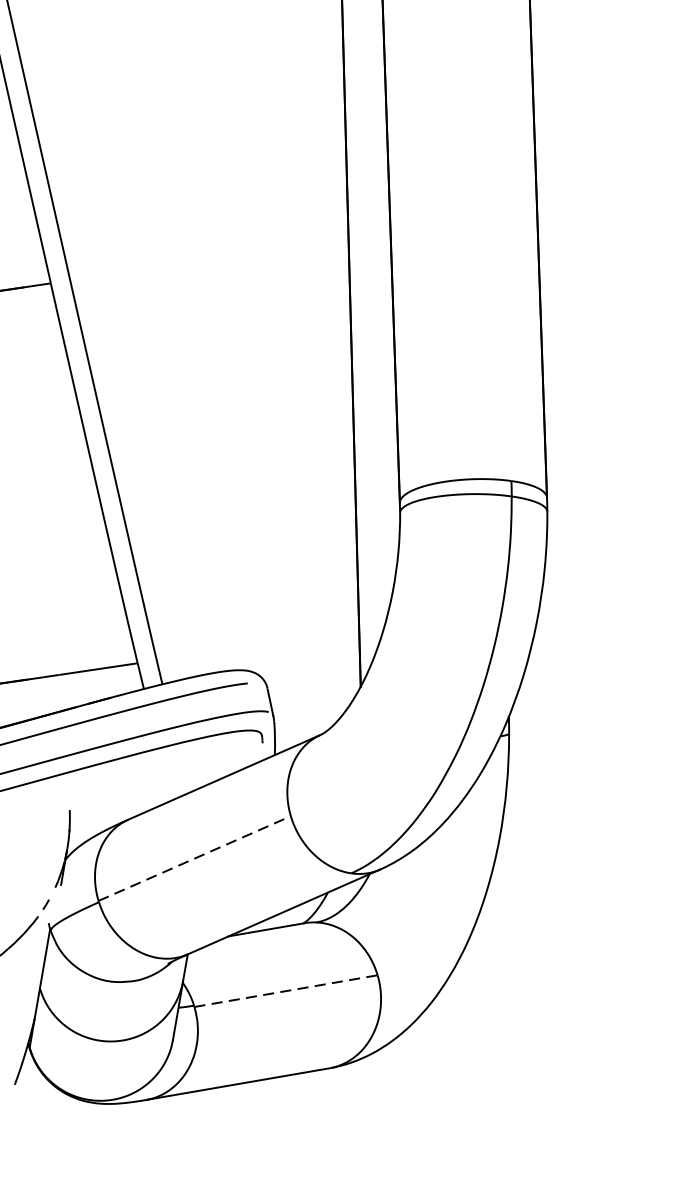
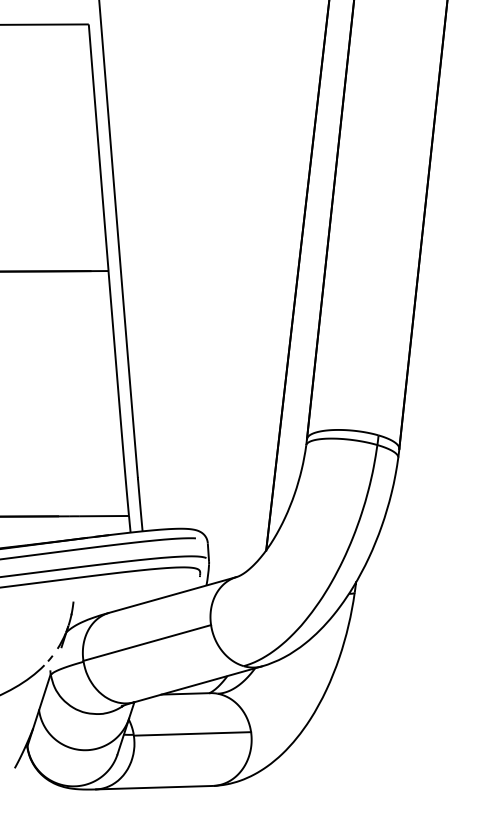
line: (194, 857) -> (147, 642), dashed -> solid
line: (285, 990) -> (192, 733), dashed -> solid

